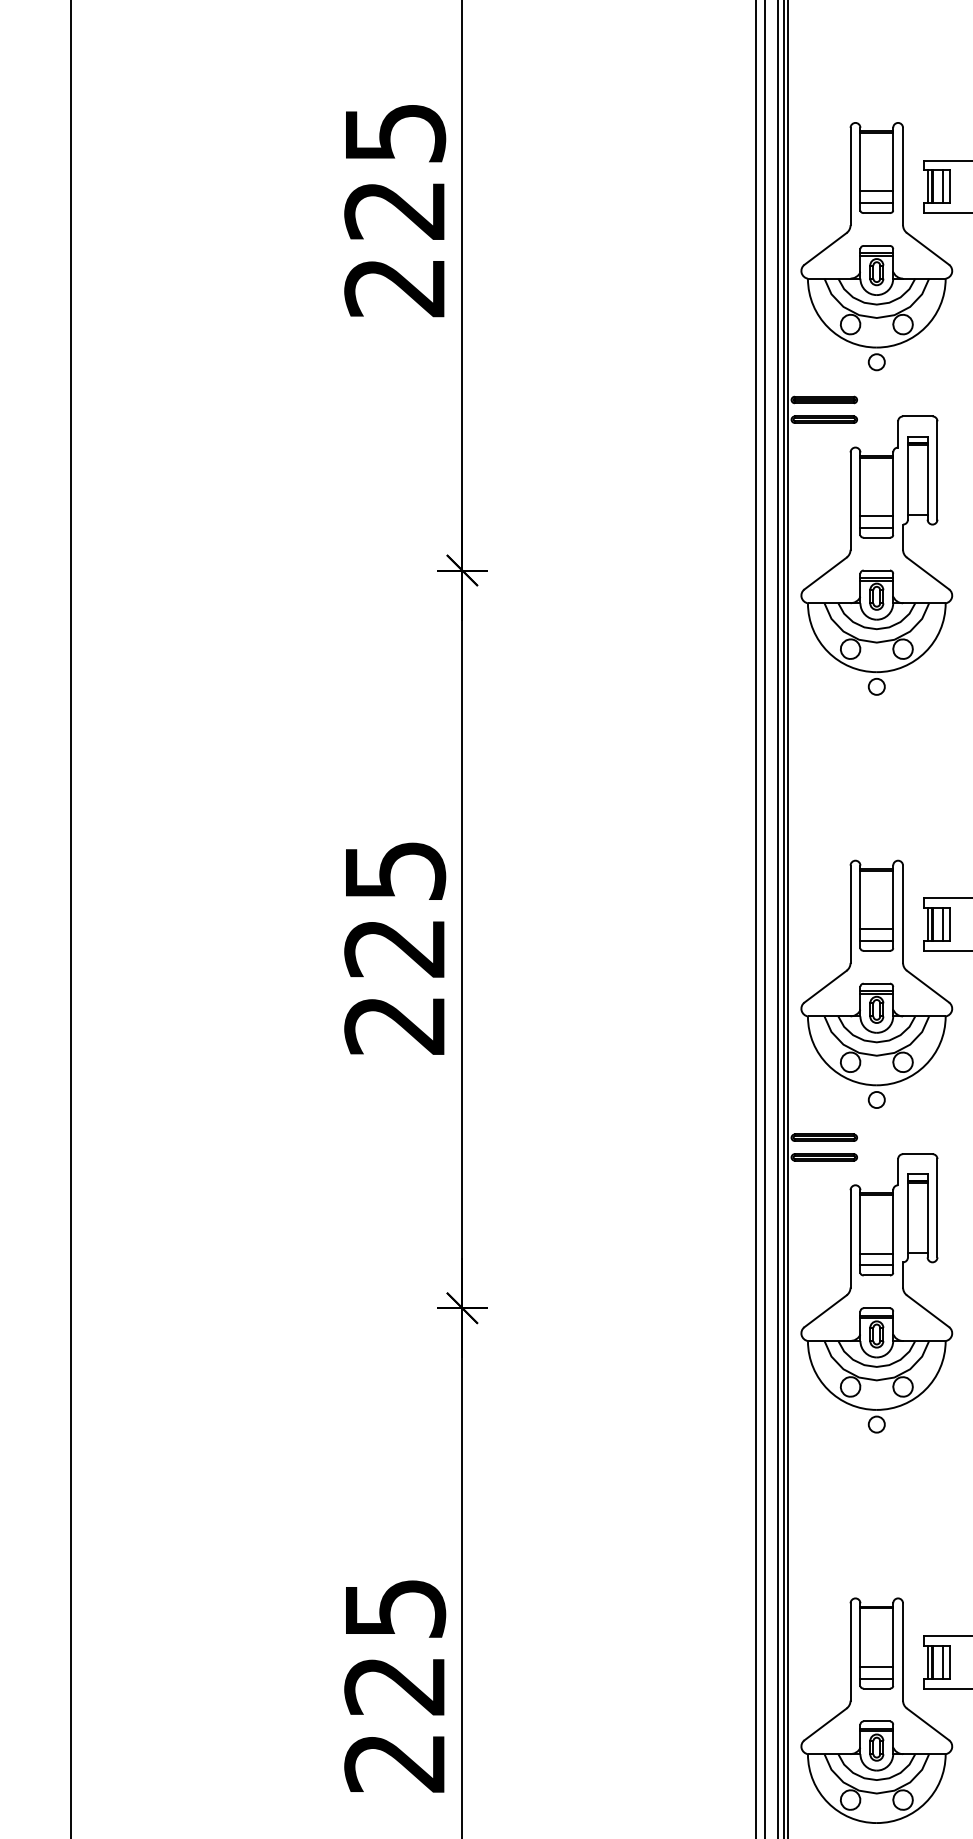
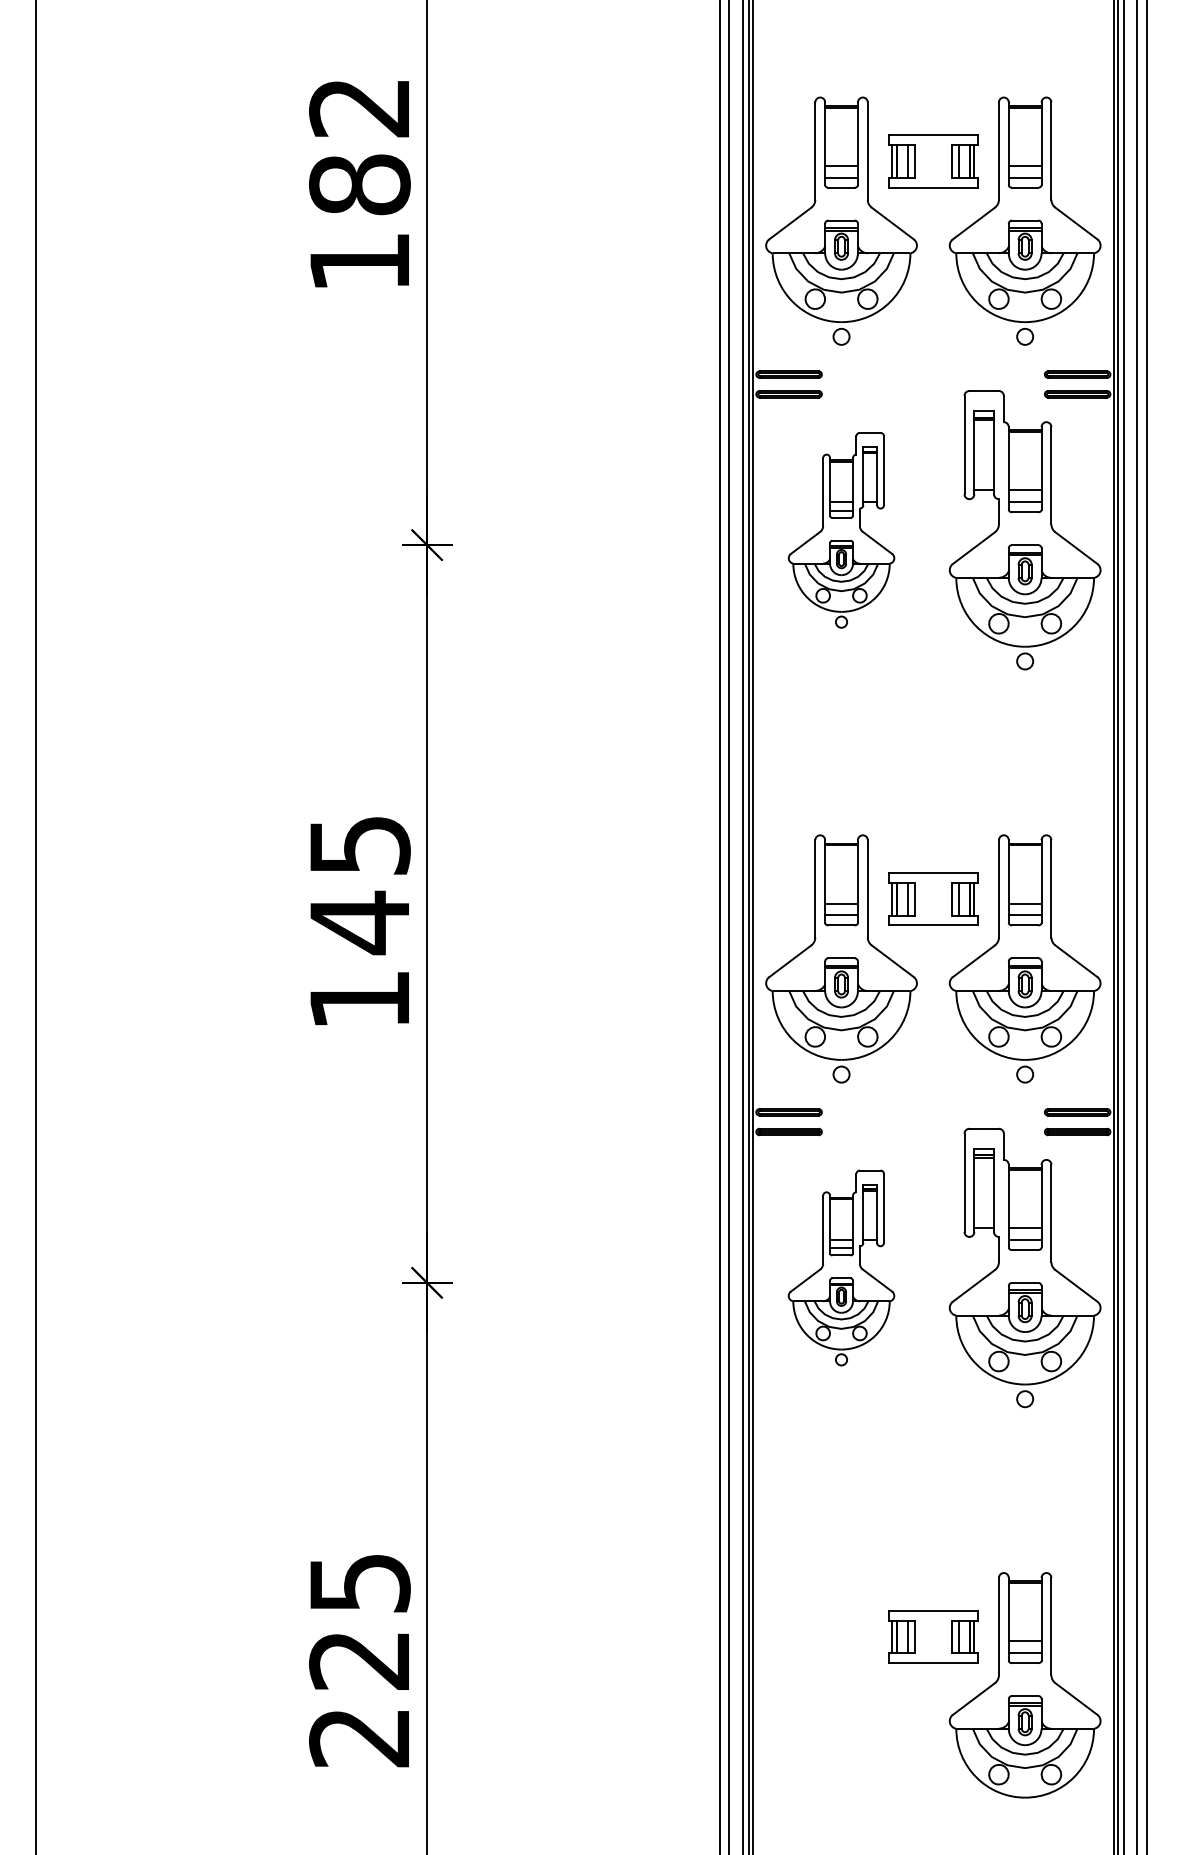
text: (394, 210) -> (359, 185), 225 -> 182
part: (876, 555) -> (841, 530), size x0.7
text: (393, 984) -> (358, 959), 225 -> 145
part: (876, 1292) -> (841, 1267), size x0.7
part: (876, 1710) -> (841, 1685), removed

